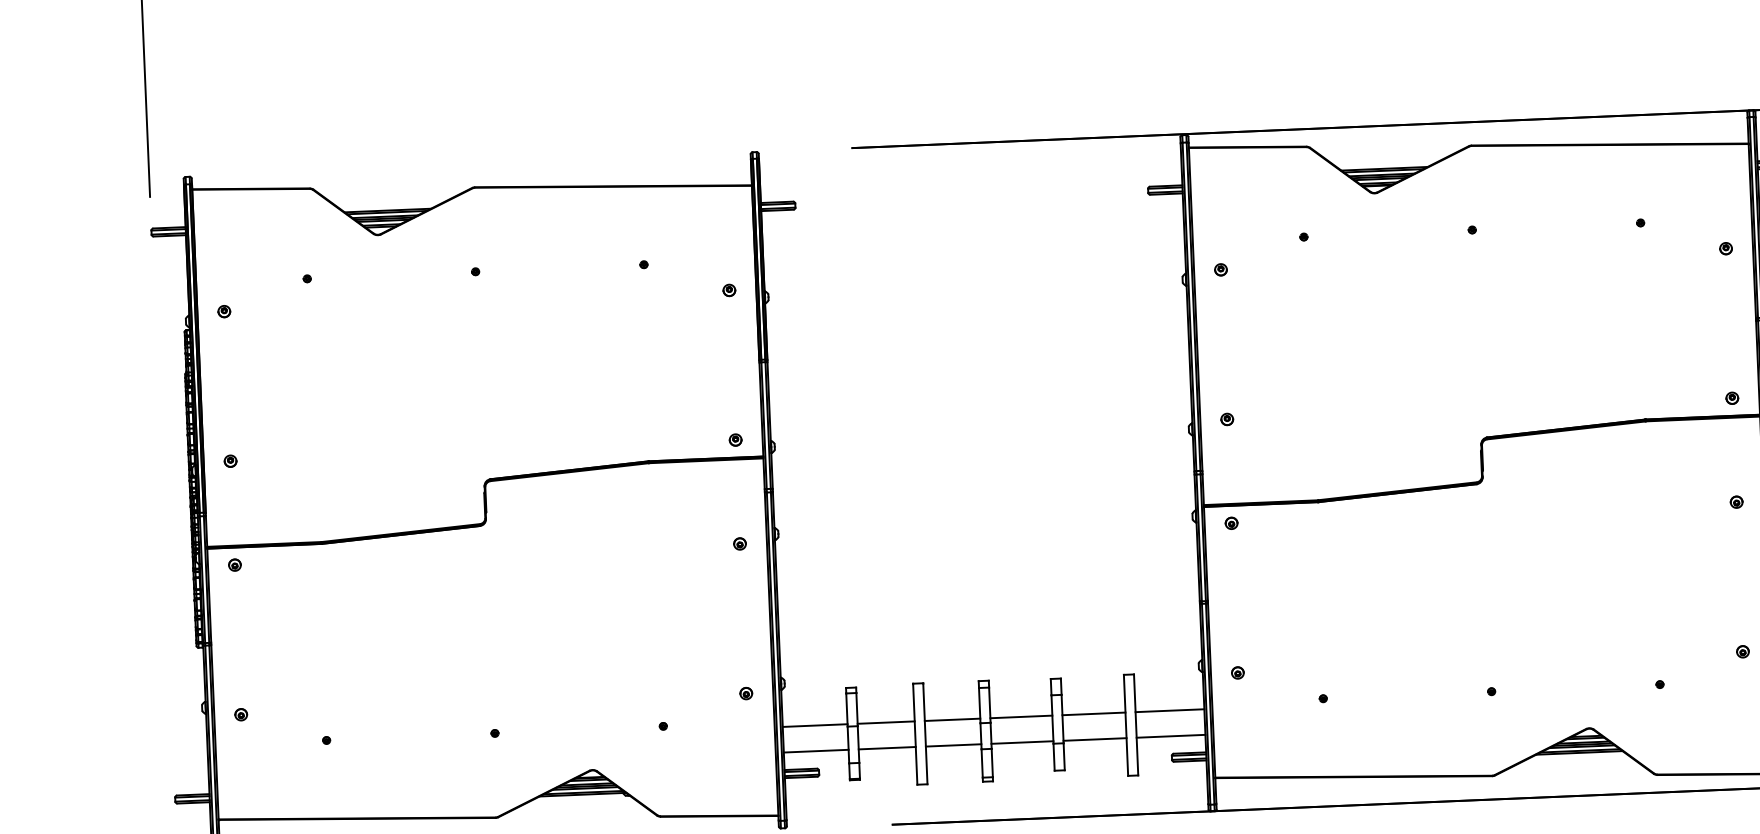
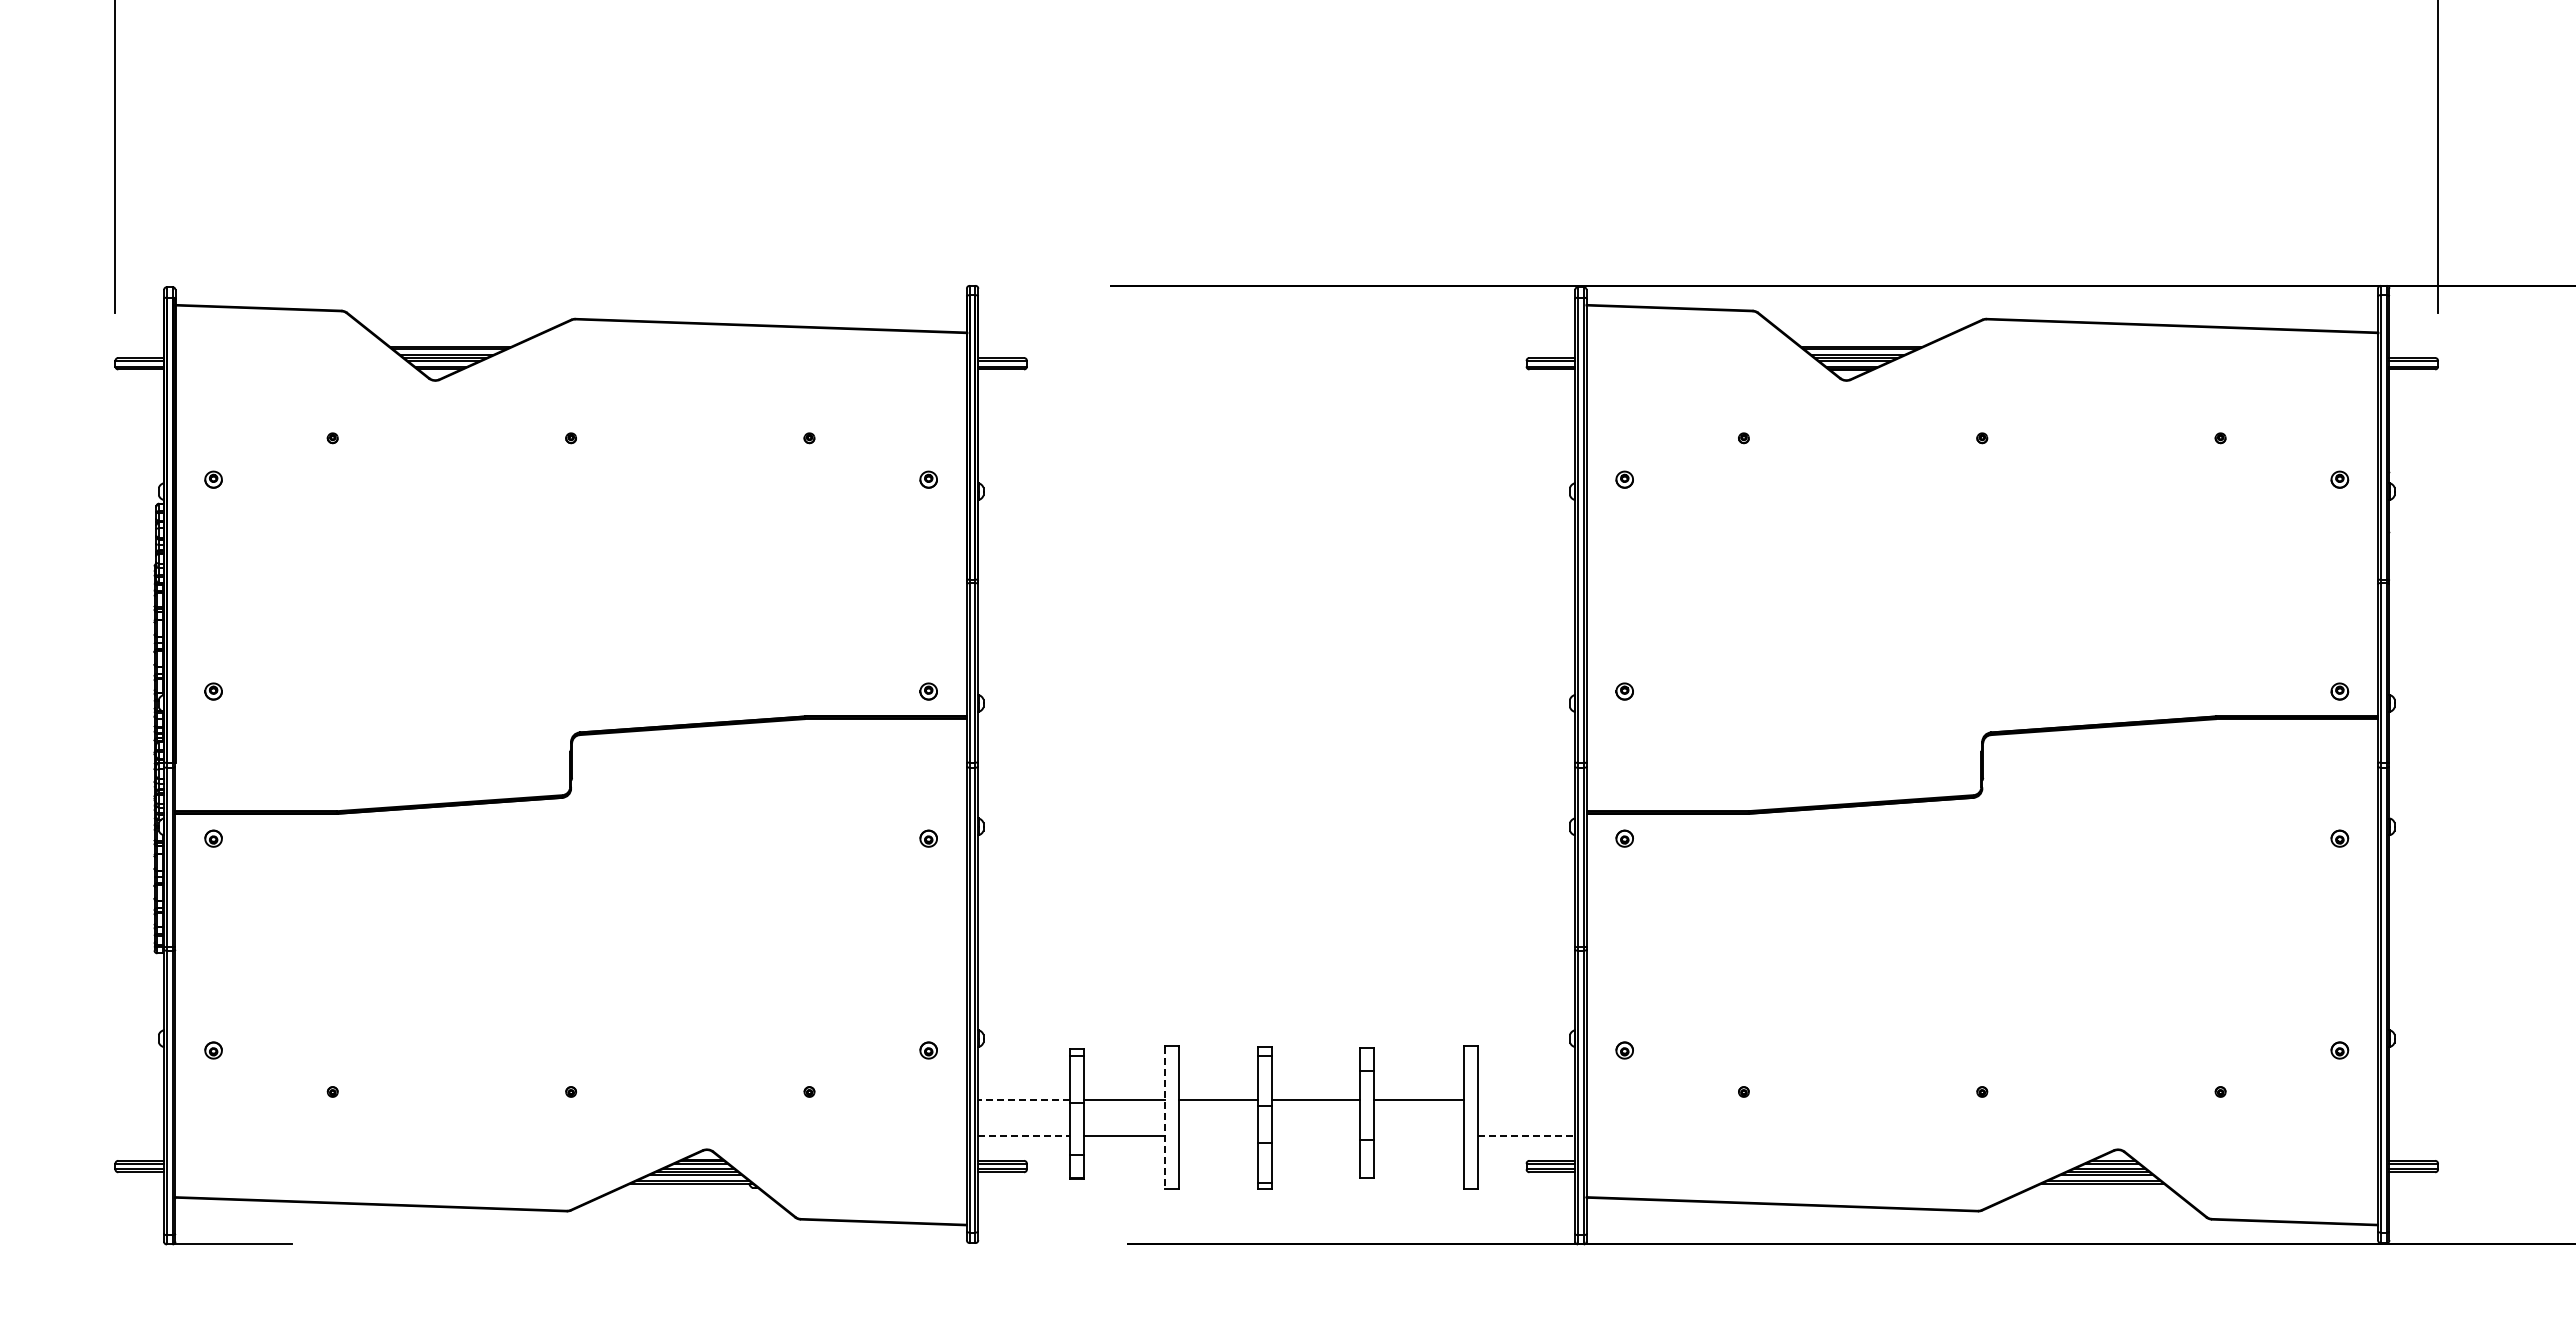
line: (1169, 710) -> (1526, 1099), removed
line: (815, 725) -> (1024, 1099), solid -> dashed
line: (915, 734) -> (1165, 1118), solid -> dashed
line: (1171, 736) -> (1526, 1136), solid -> dashed
line: (1094, 739) -> (1418, 1136), removed
line: (1022, 742) -> (1316, 1136), removed
line: (953, 745) -> (1218, 1136), removed
line: (816, 751) -> (1024, 1136), solid -> dashed

